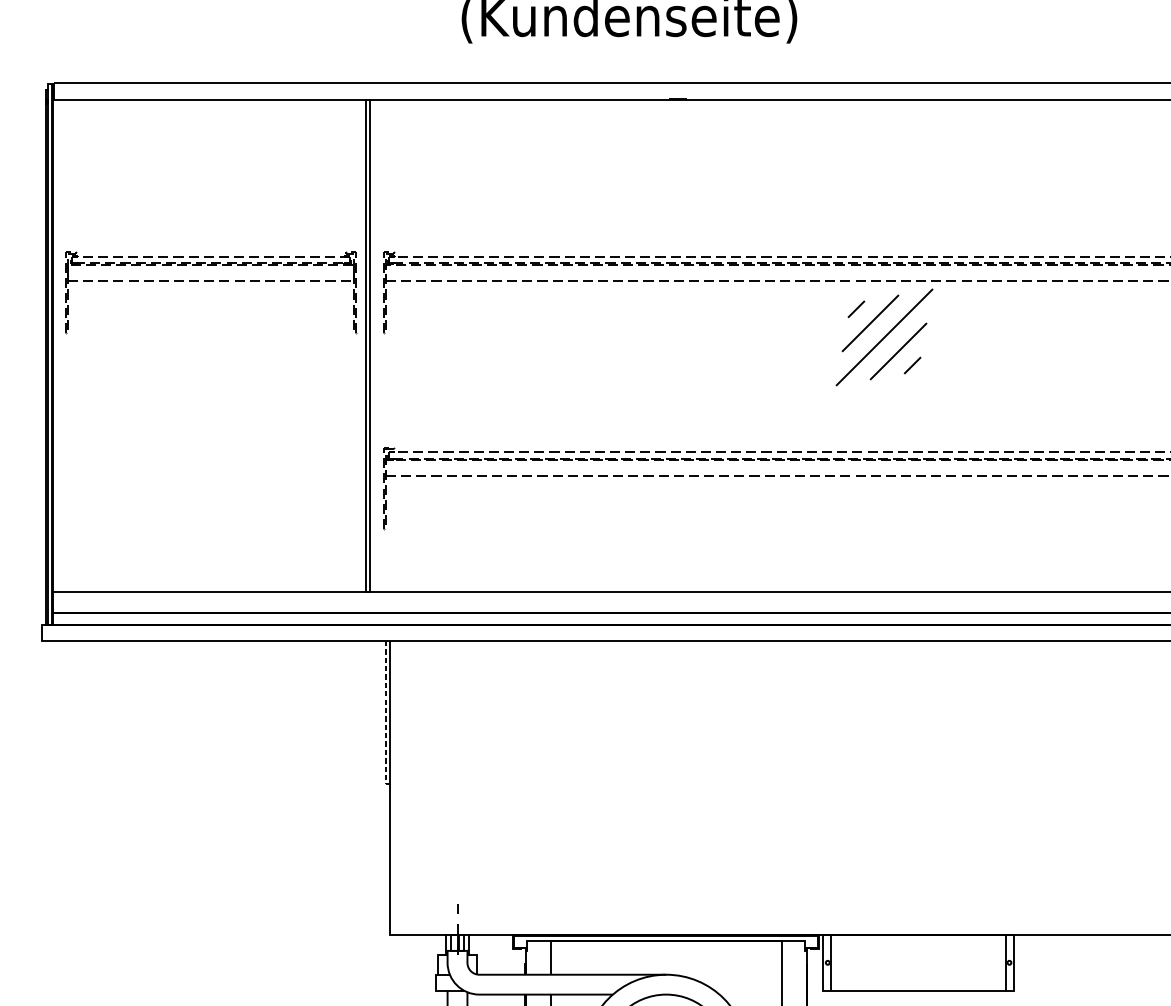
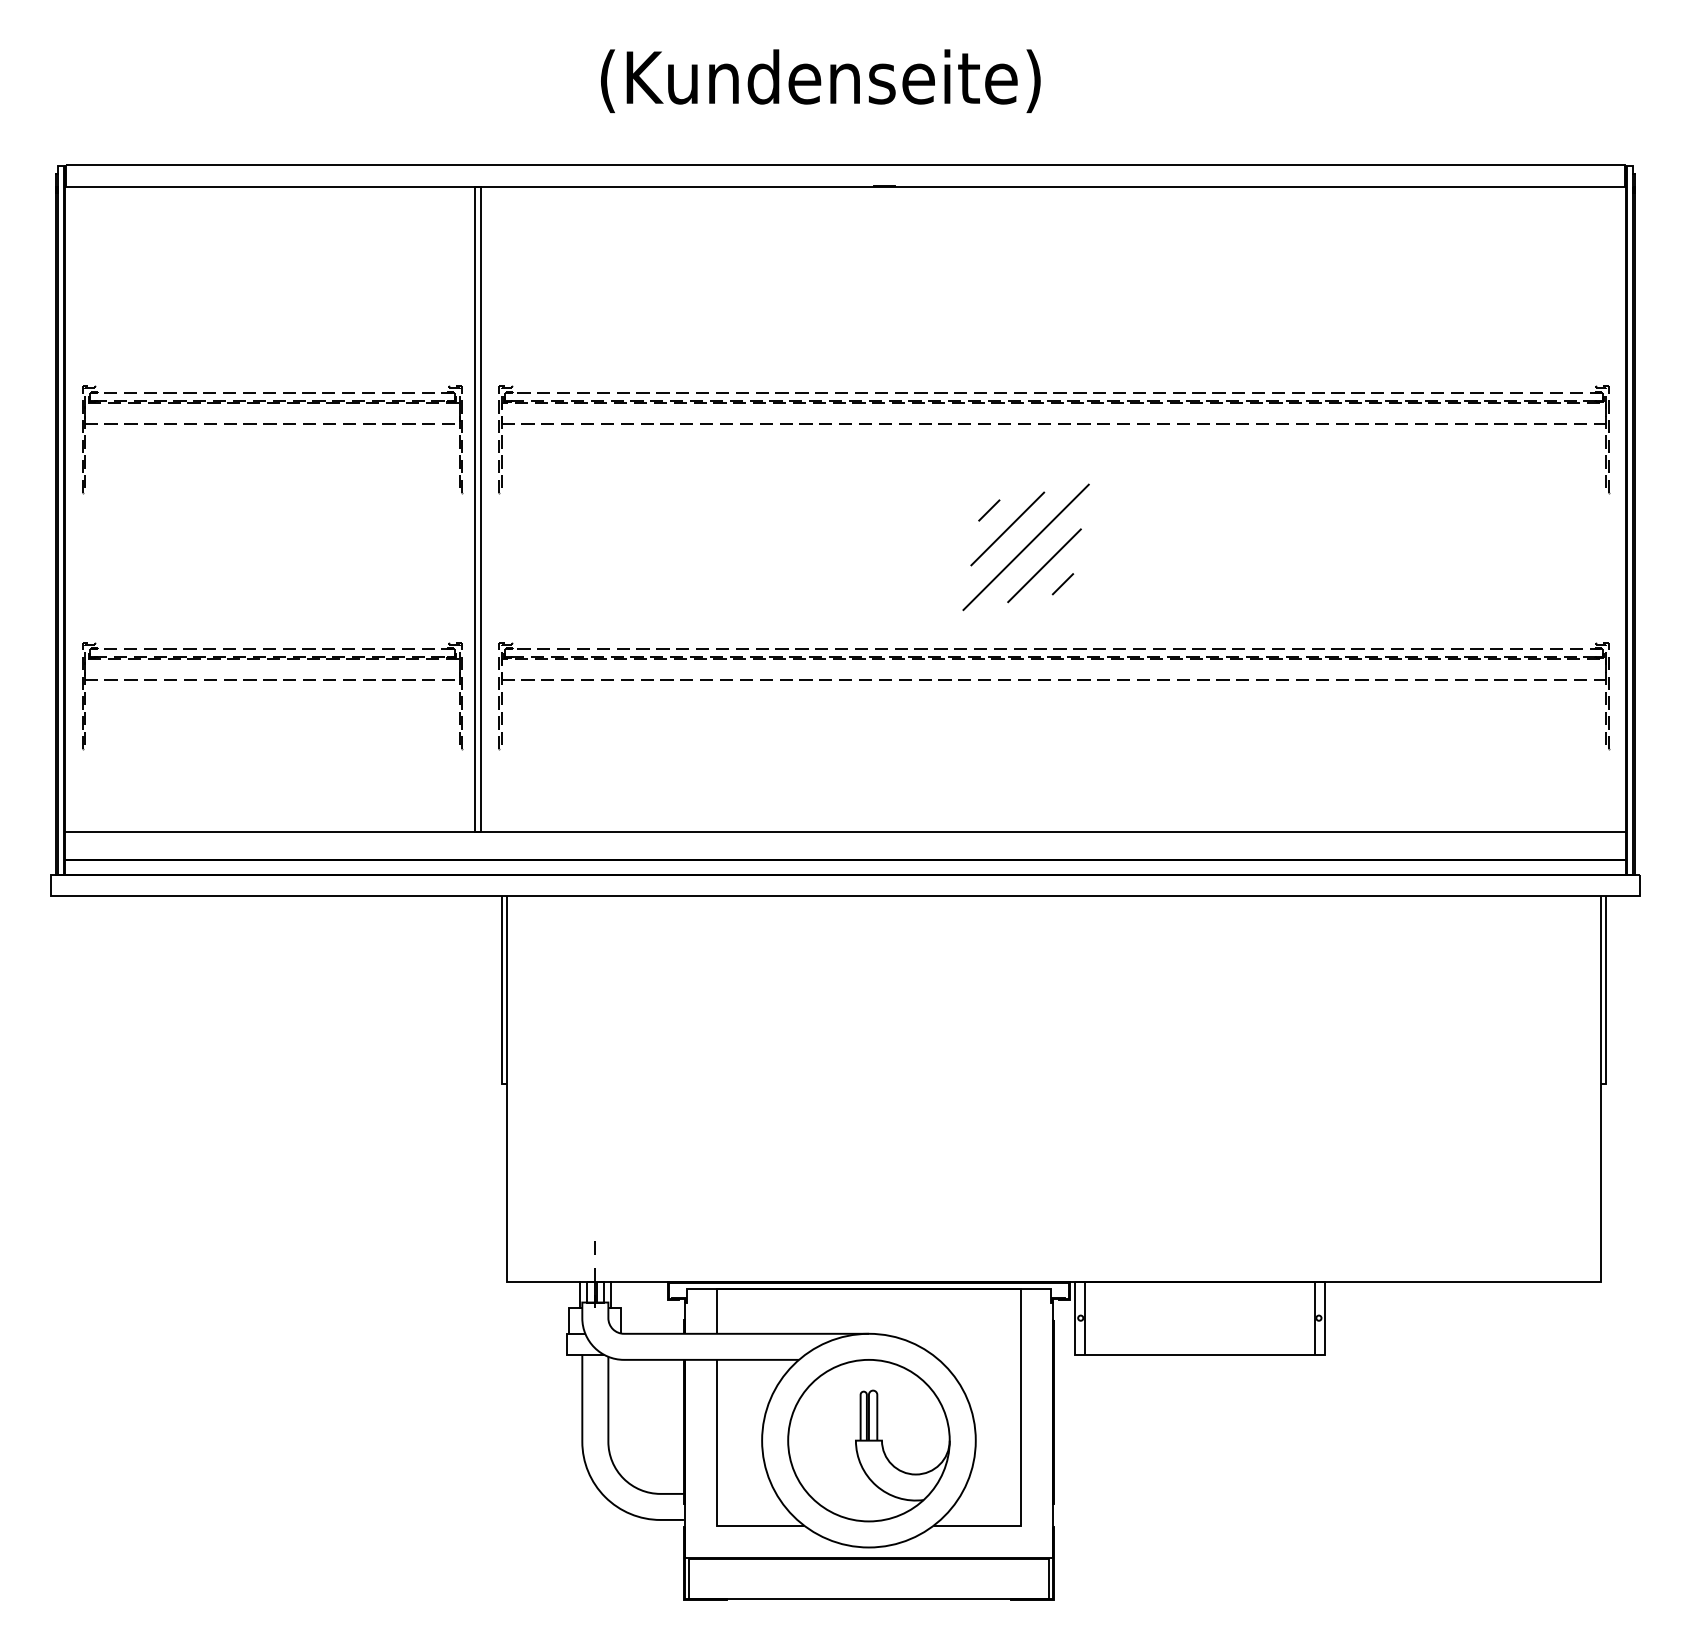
part: (884, 337) -> (1025, 547), moved
part: (211, 476) -> (272, 680), added
line: (385, 715) -> (501, 993), dashed -> solid

